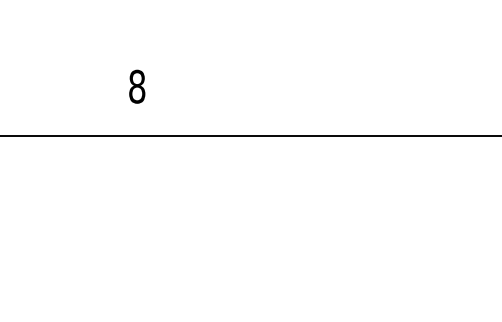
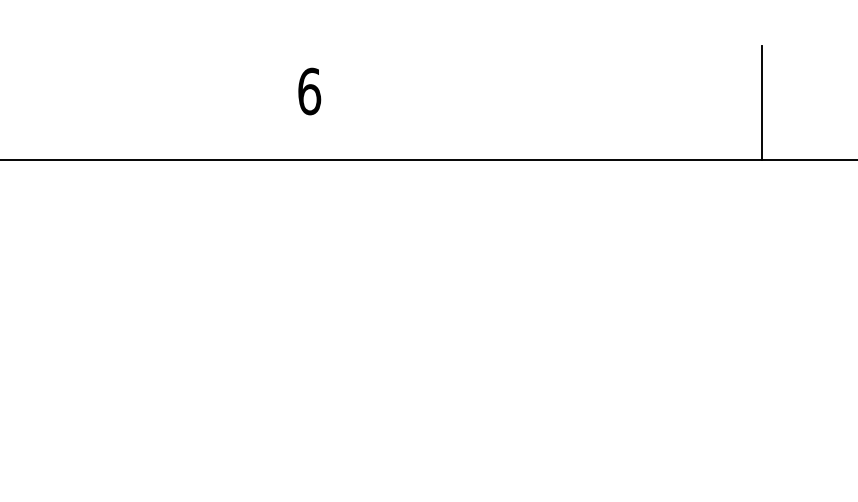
text: (137, 86) -> (309, 91), 8 -> 6
line: (461, 94) -> (761, 102), added

